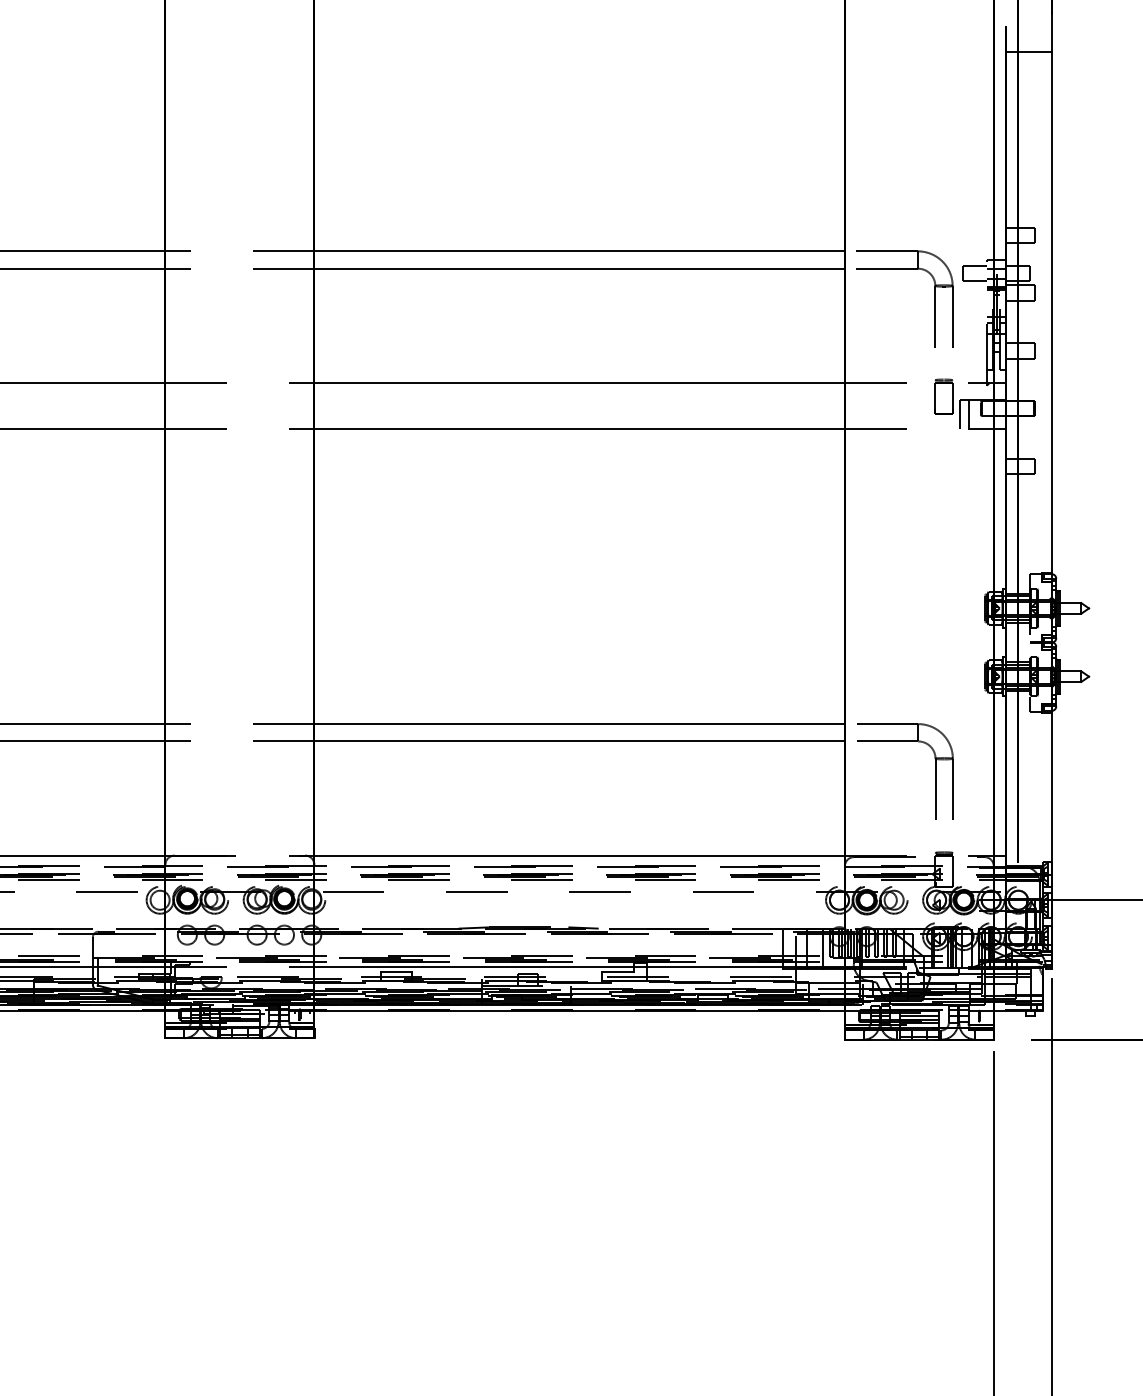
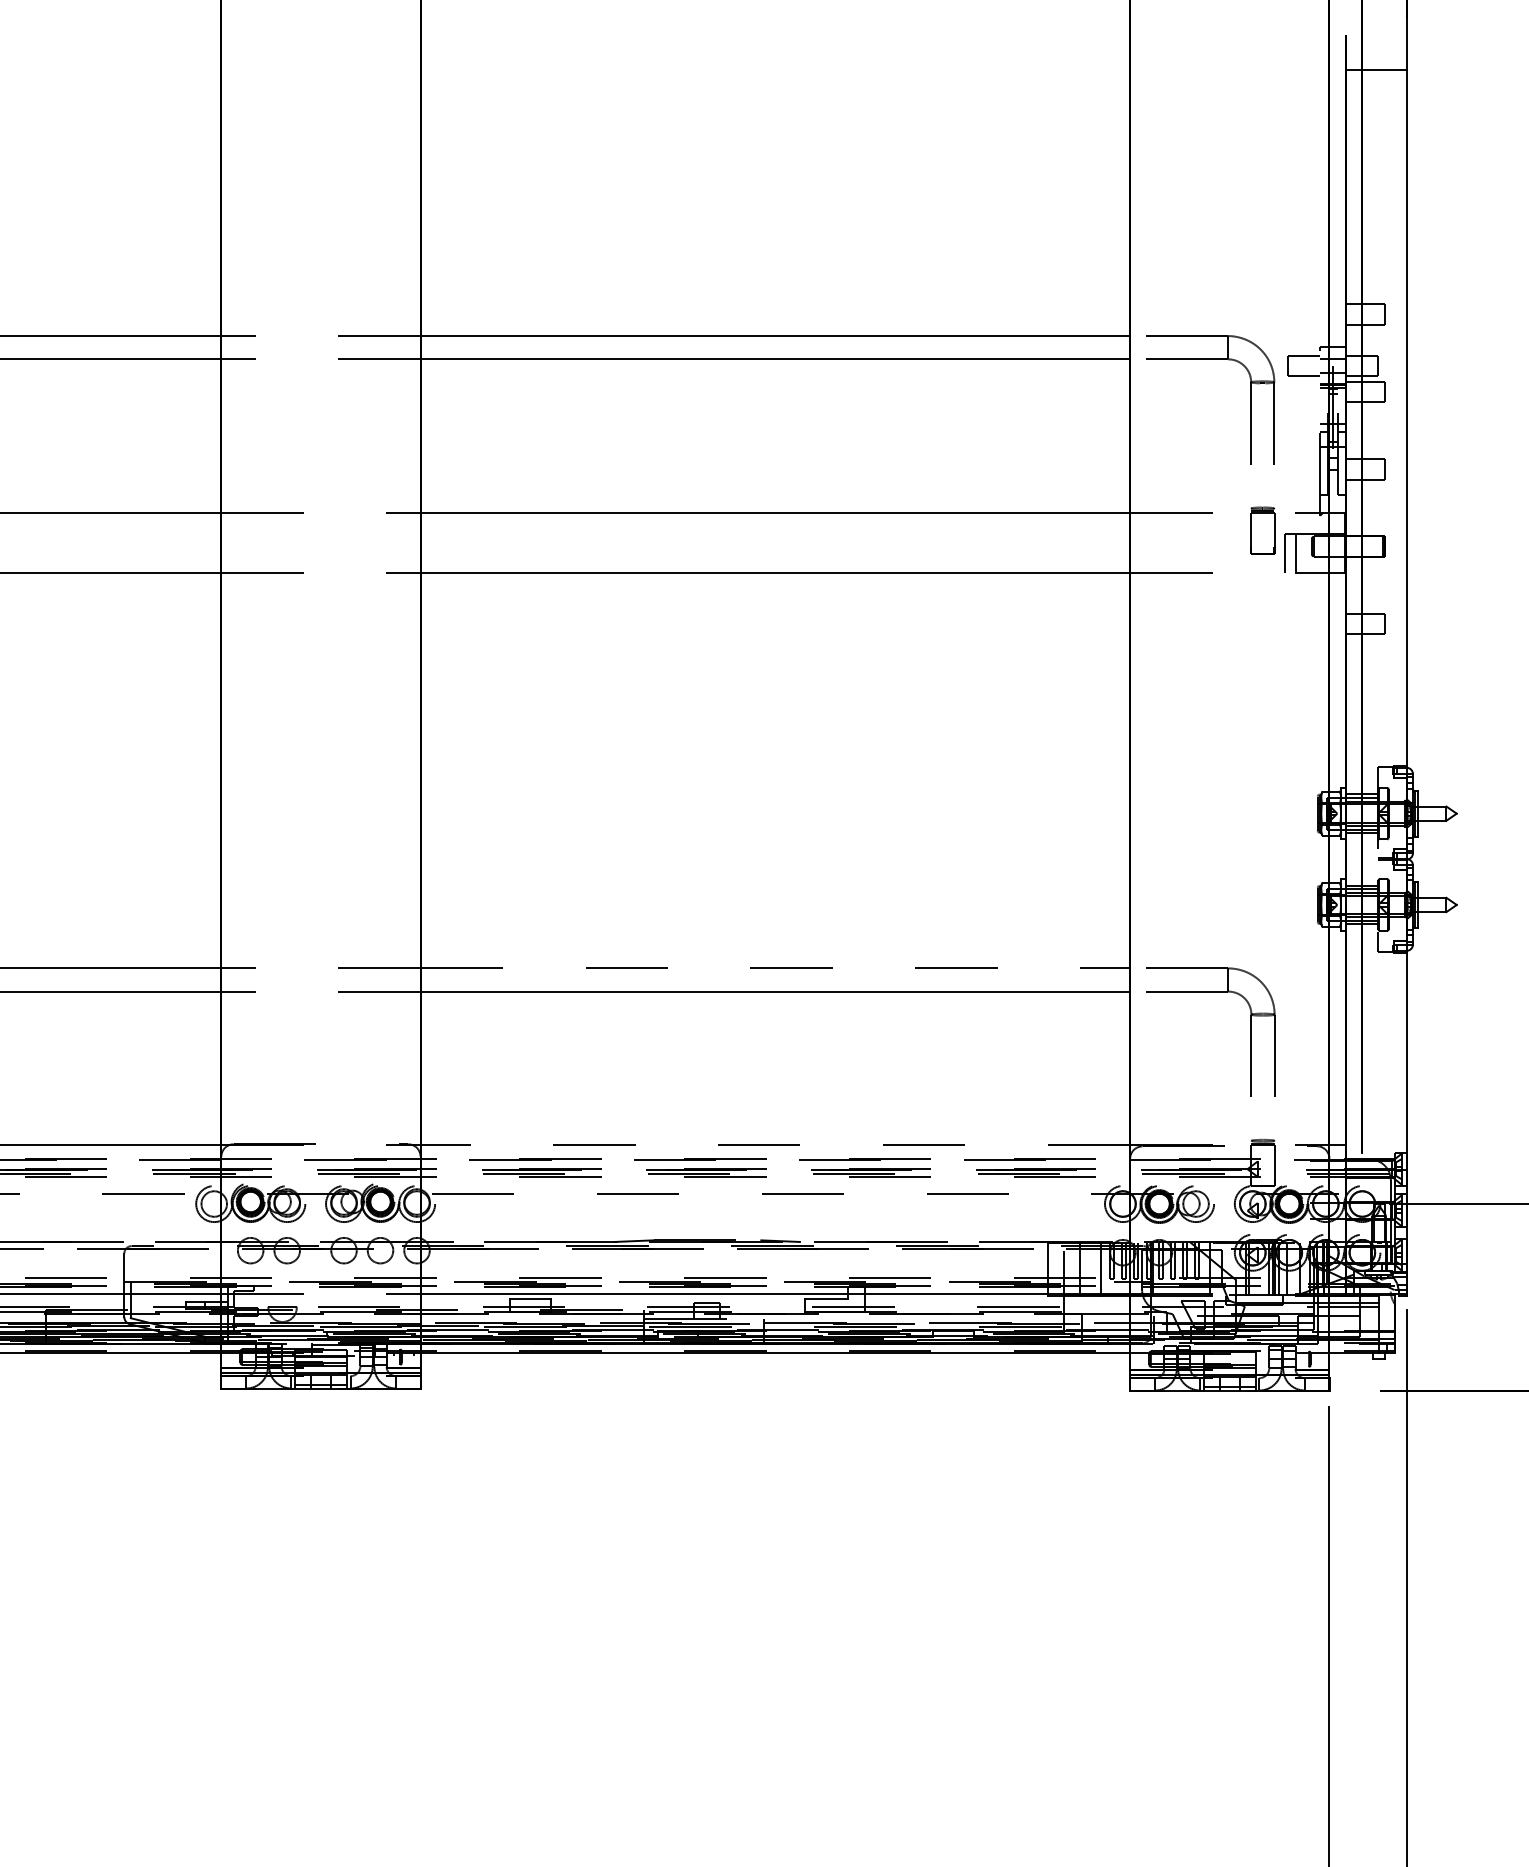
line: (579, 724) -> (775, 968), solid -> dashed
line: (579, 855) -> (775, 1144), solid -> dashed
line: (919, 1015) -> (1229, 1358), removed

